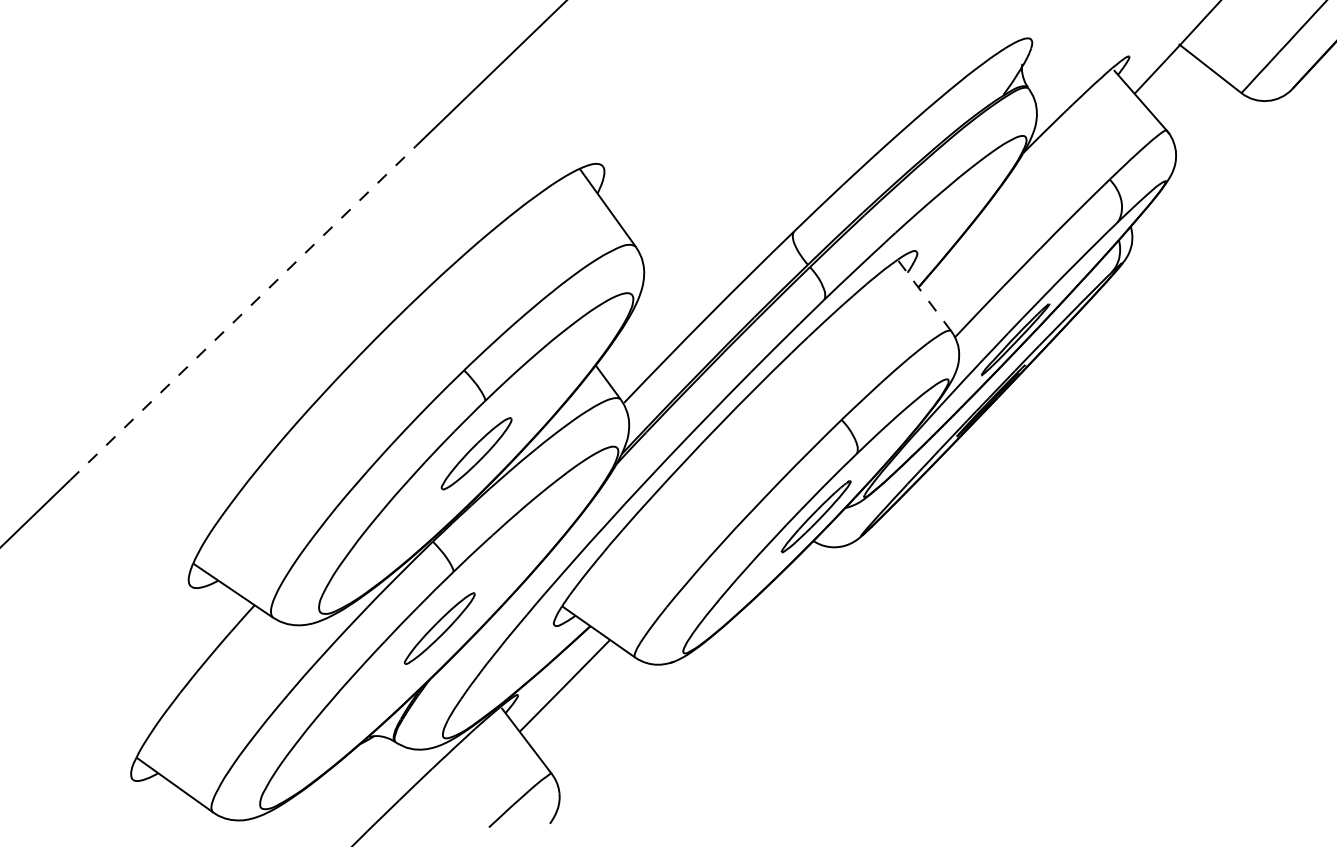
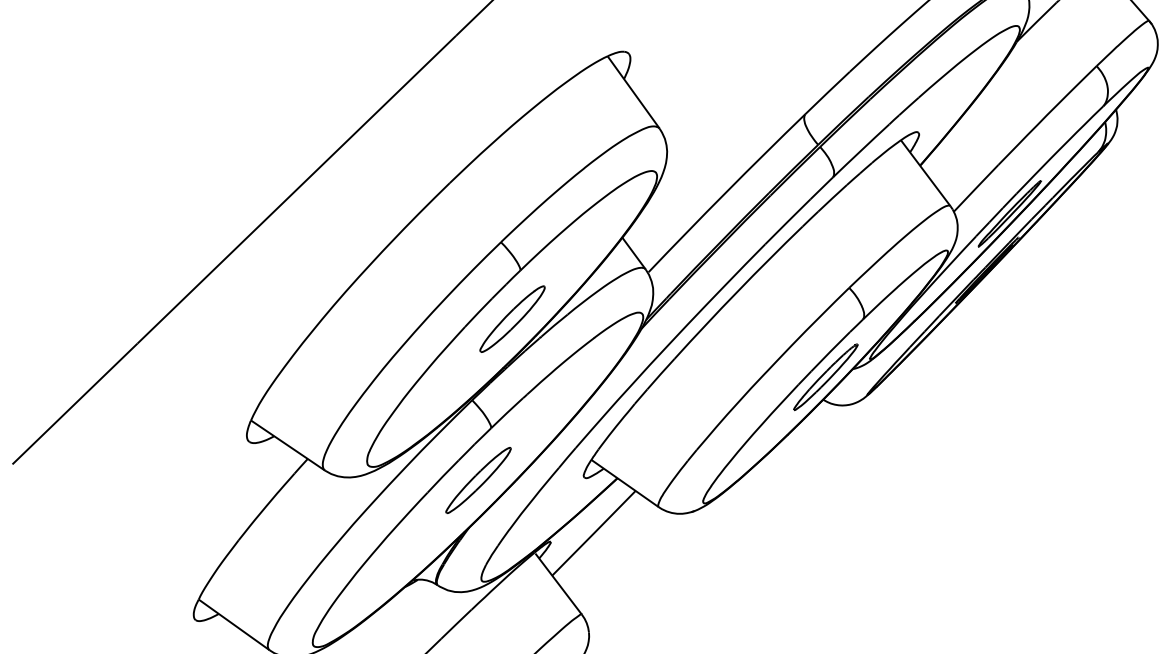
line: (924, 295) -> (925, 173), dashed -> solid
line: (243, 313) -> (297, 189), dashed -> solid

